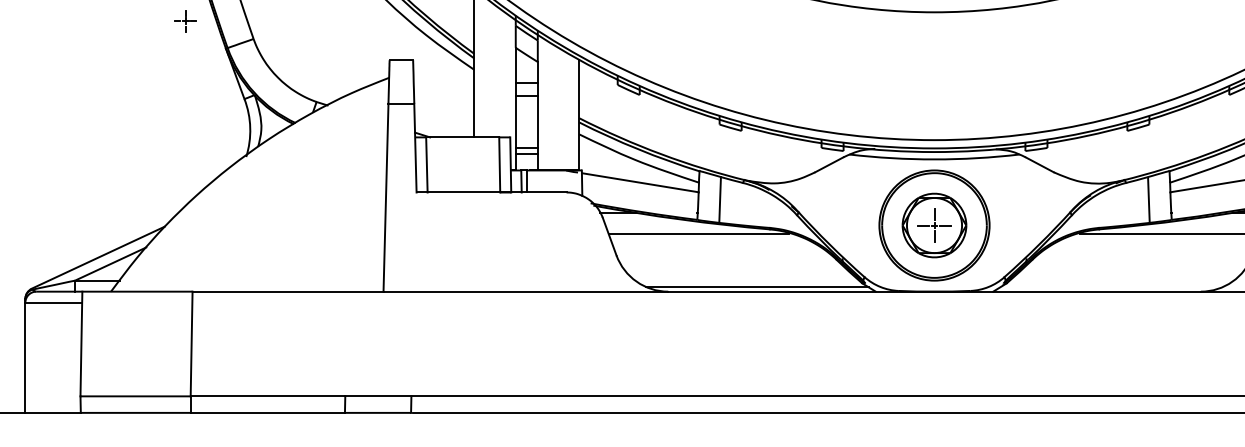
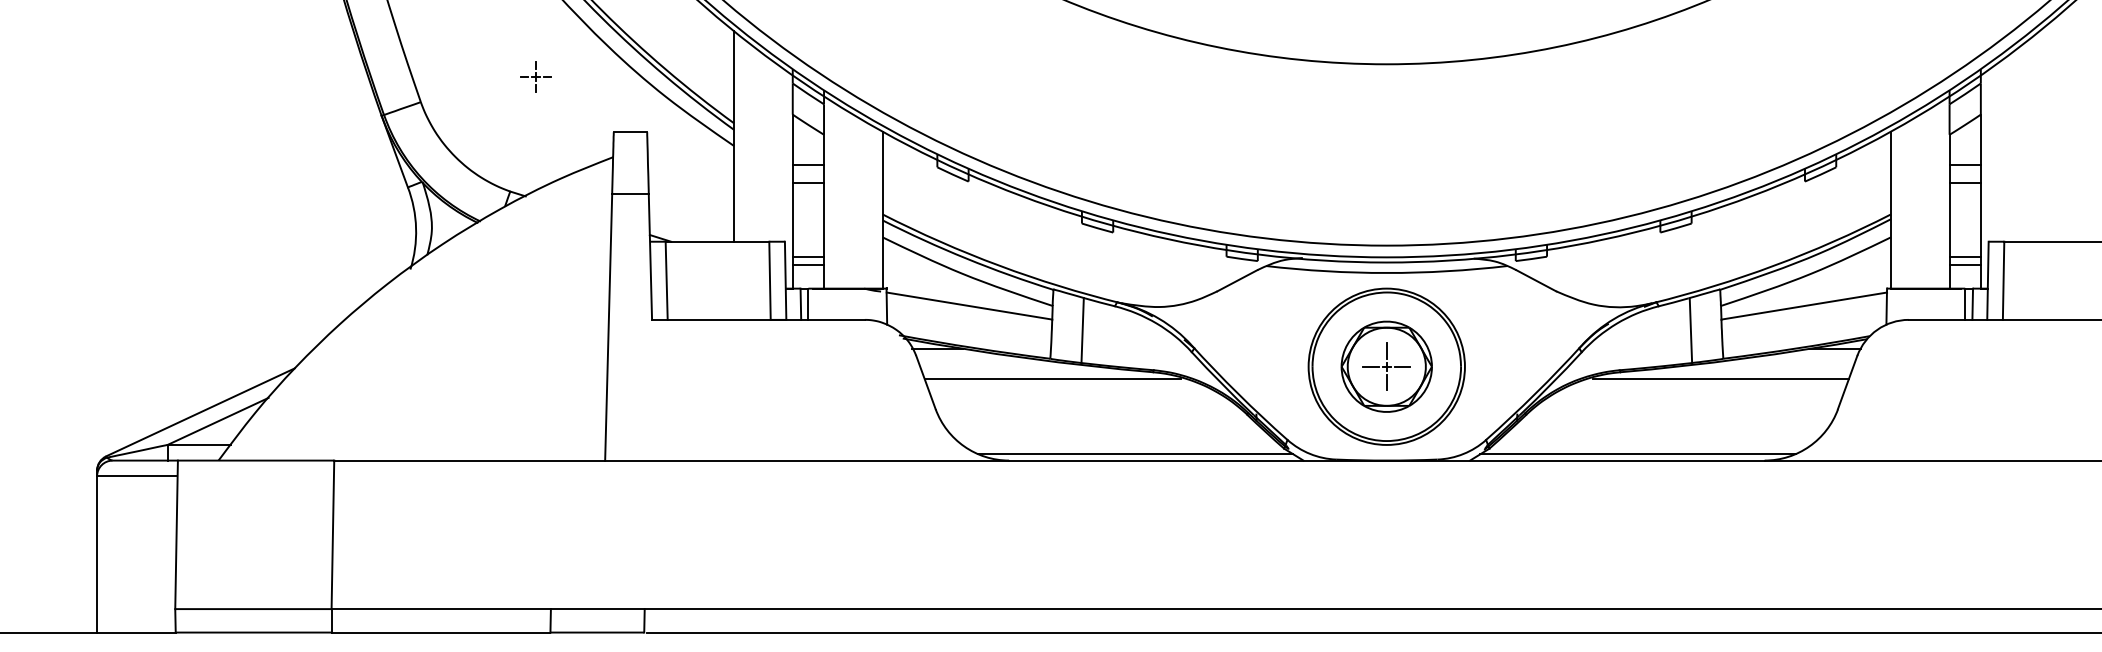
part: (185, 20) -> (535, 76), moved
line: (1111, 287) -> (1637, 454), added

